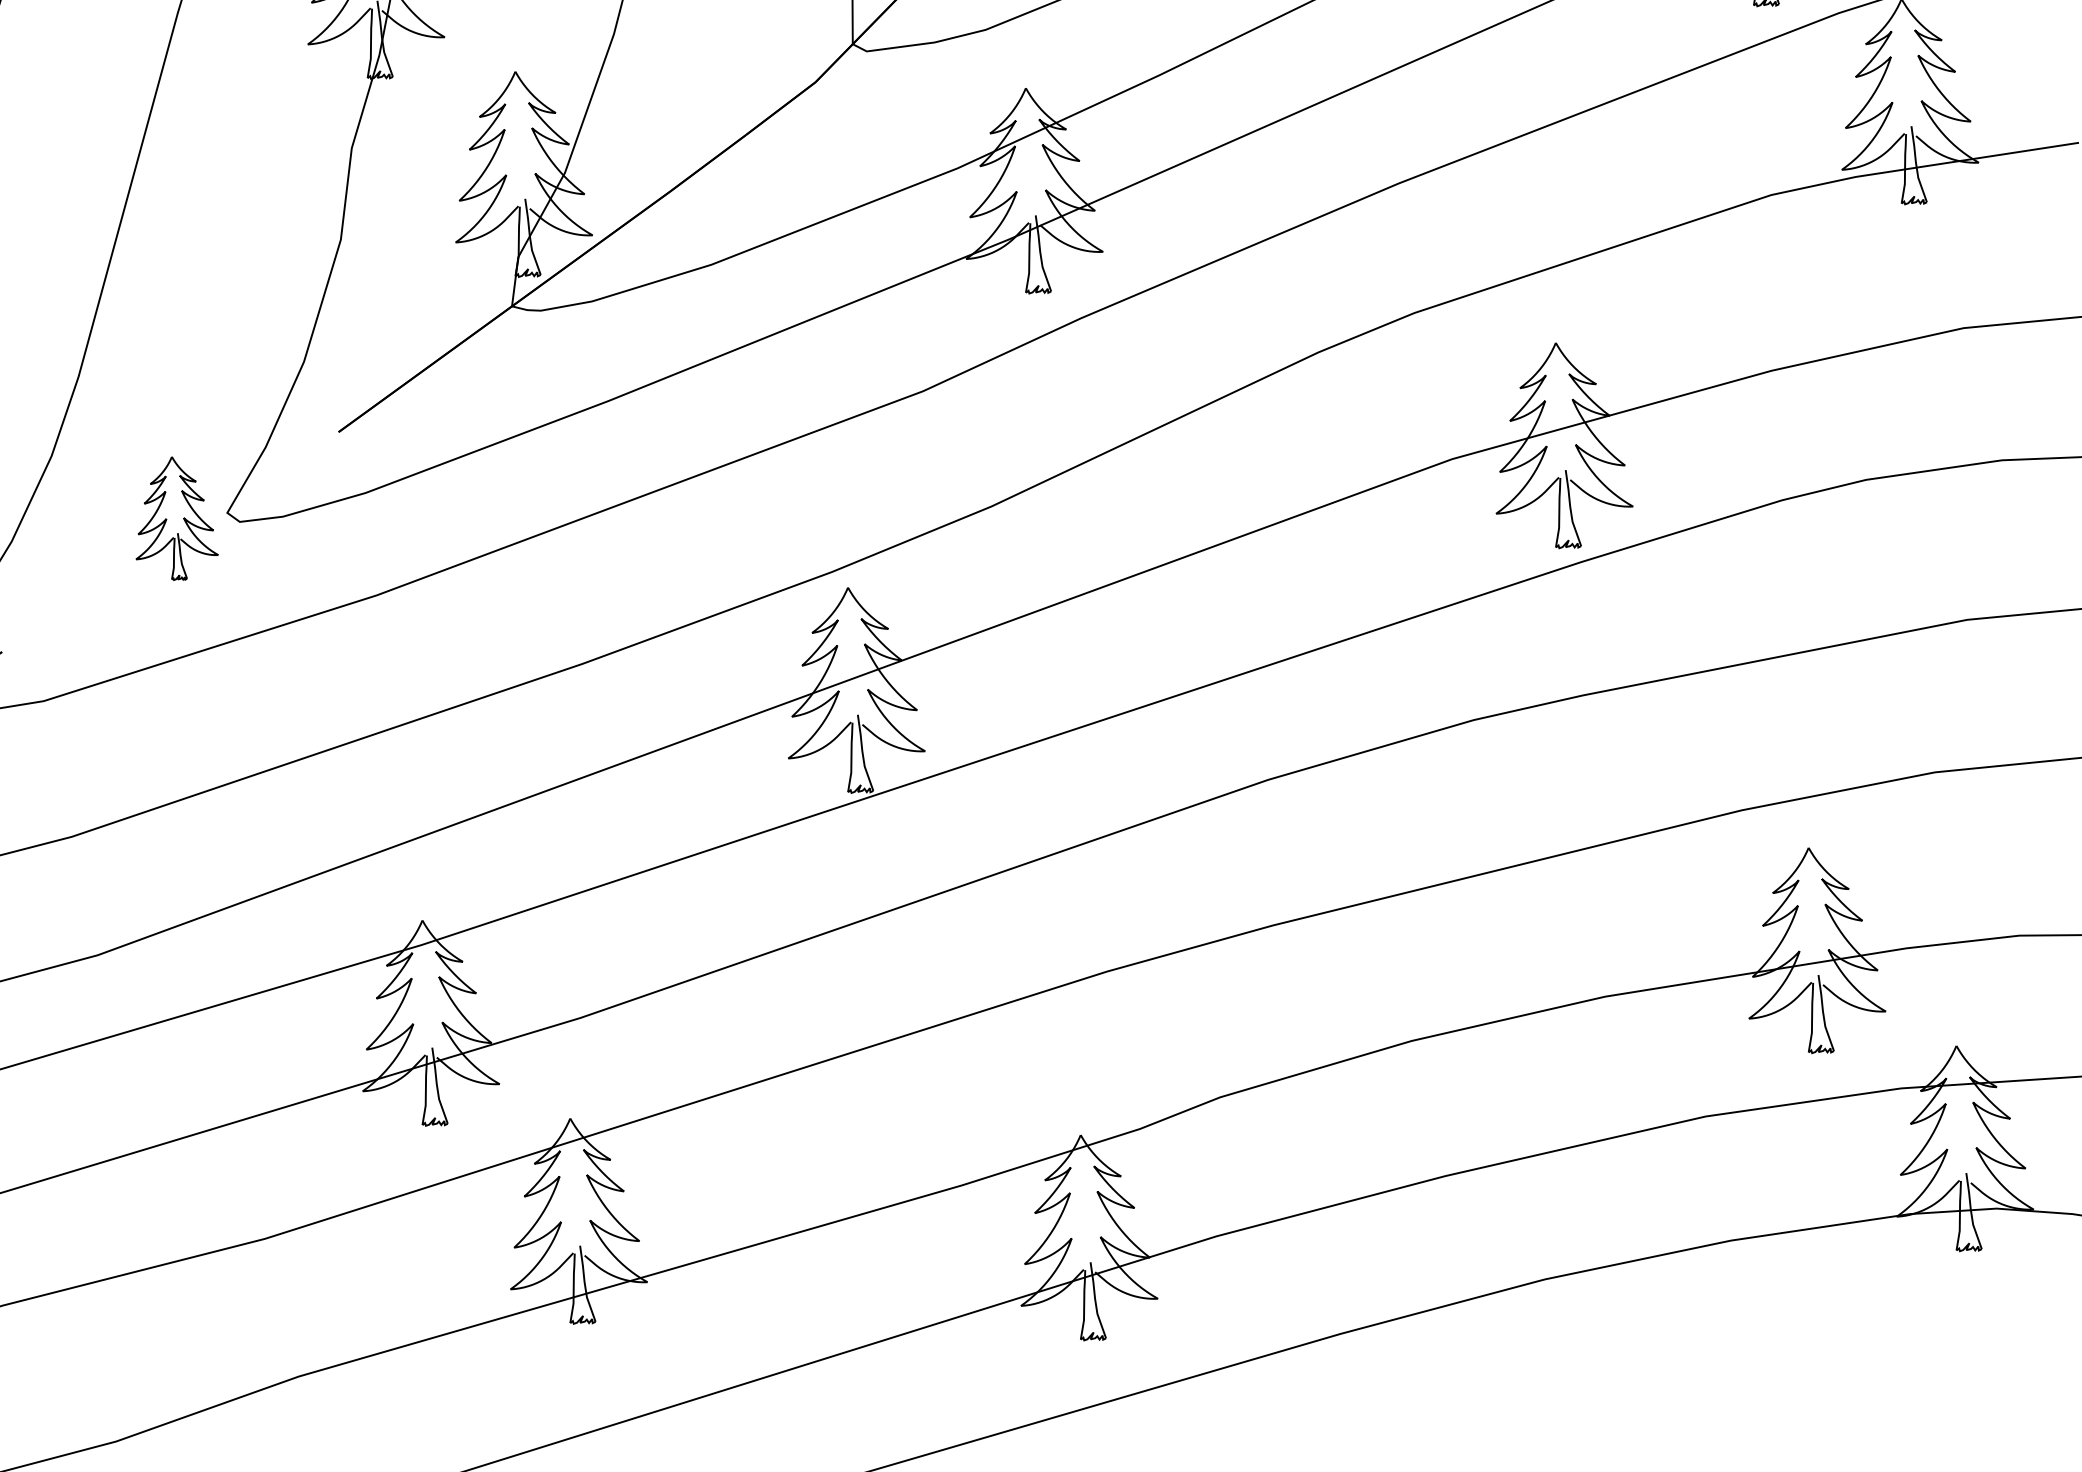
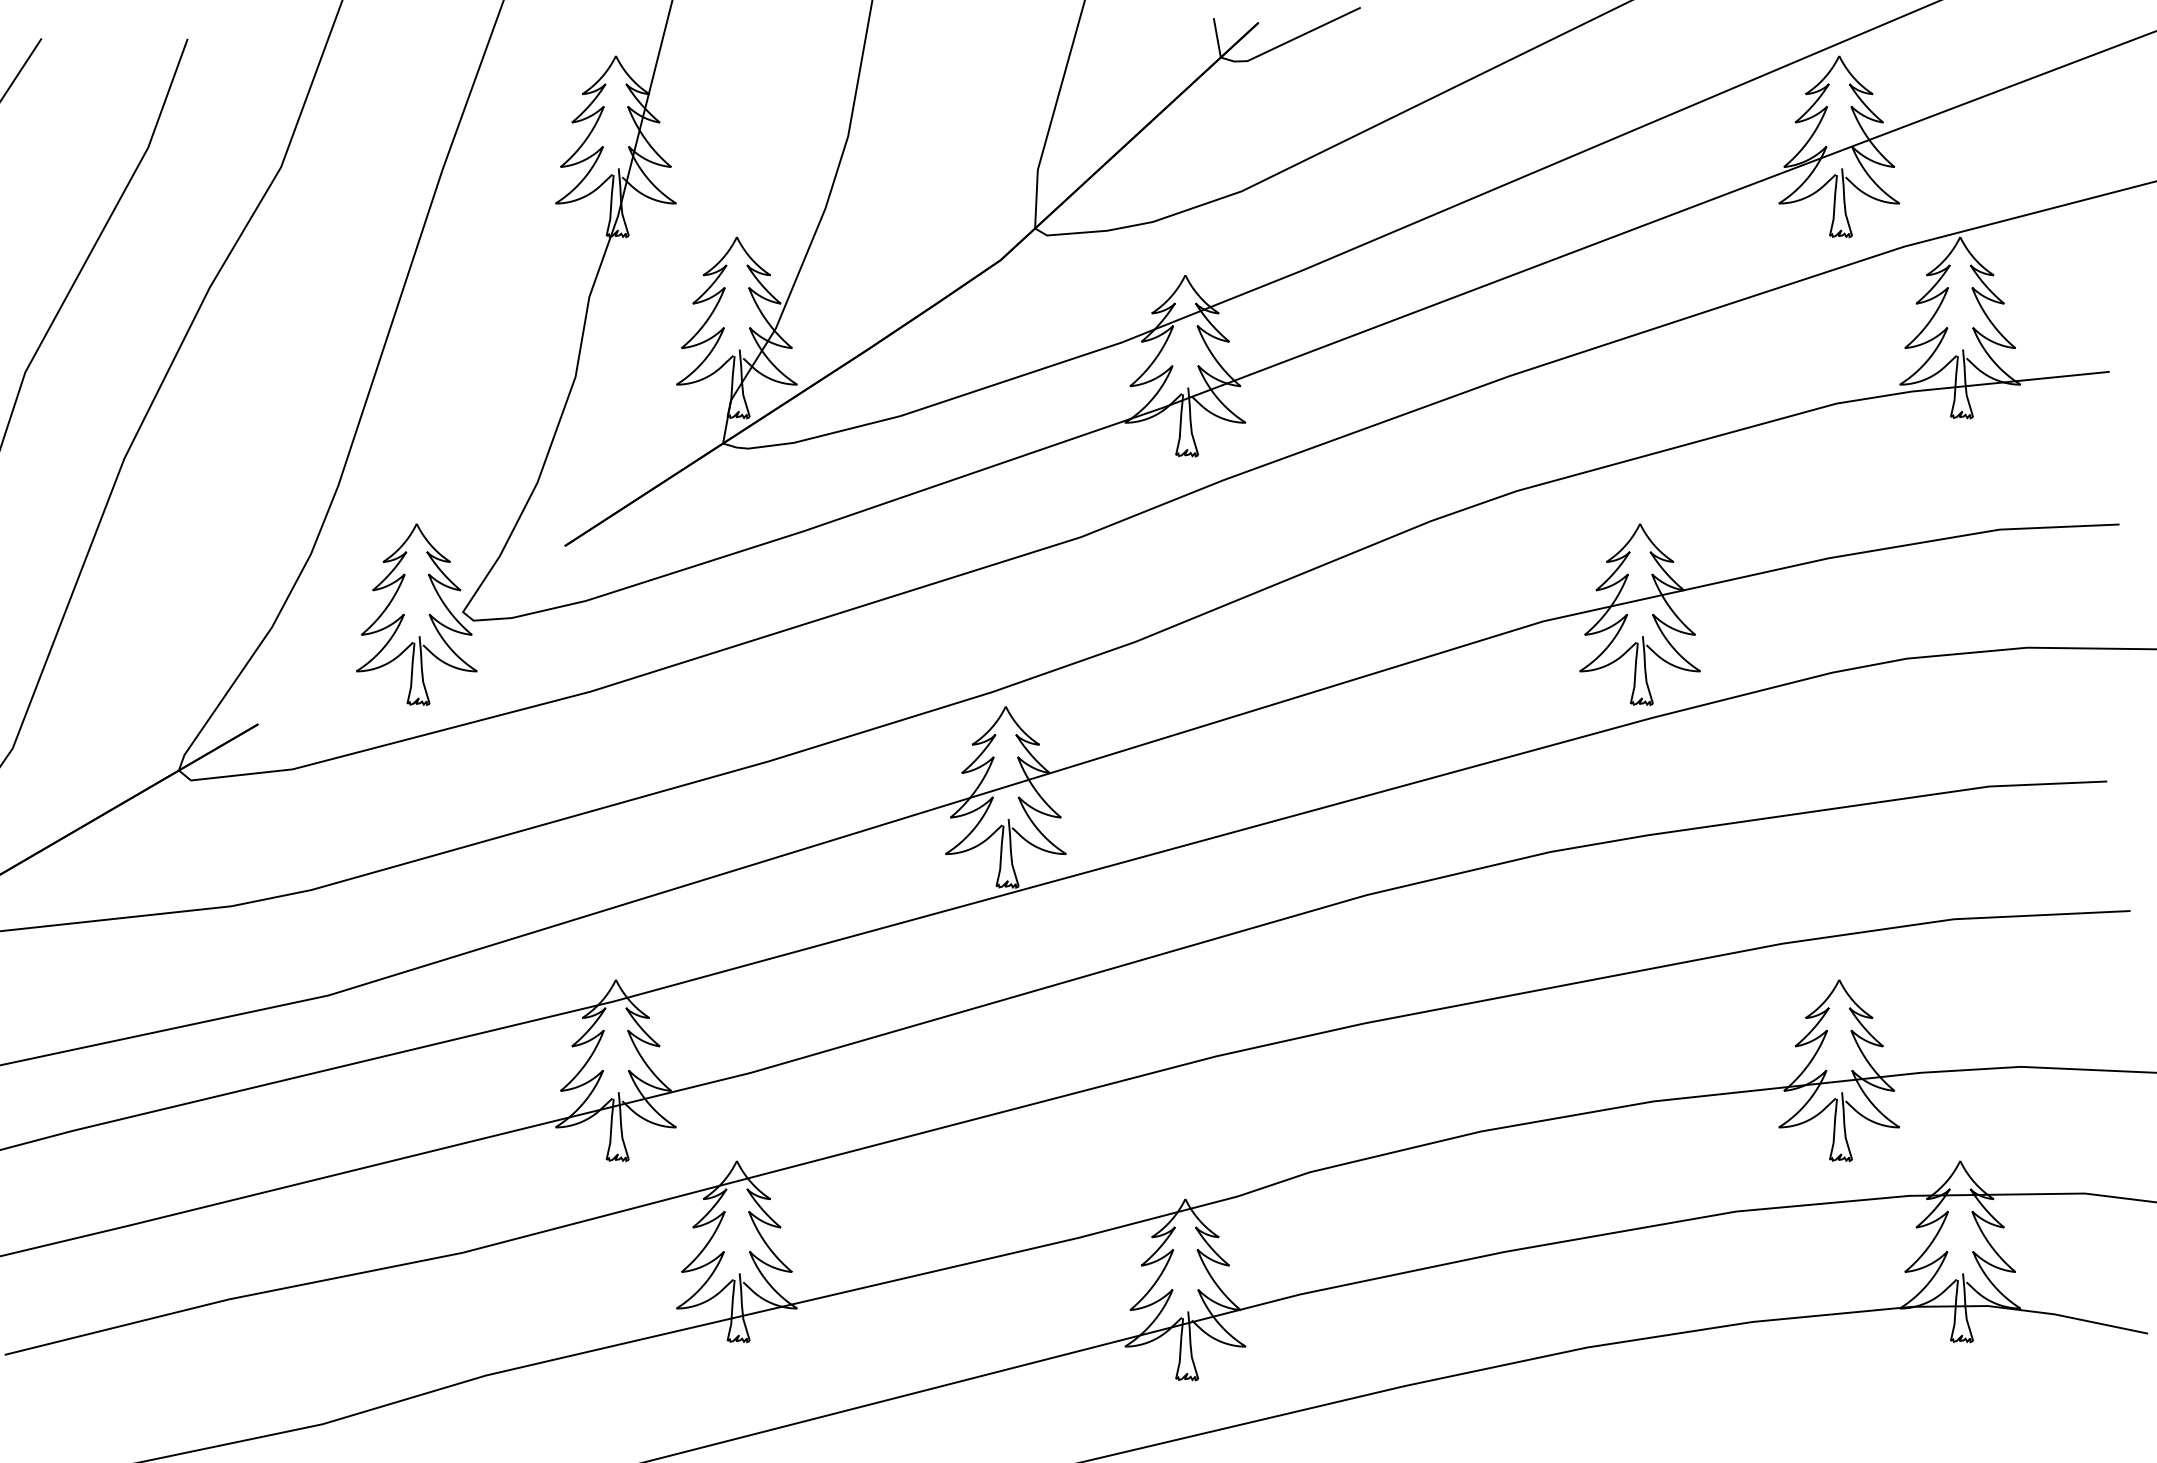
part: (174, 518) -> (416, 614), size x1.67

